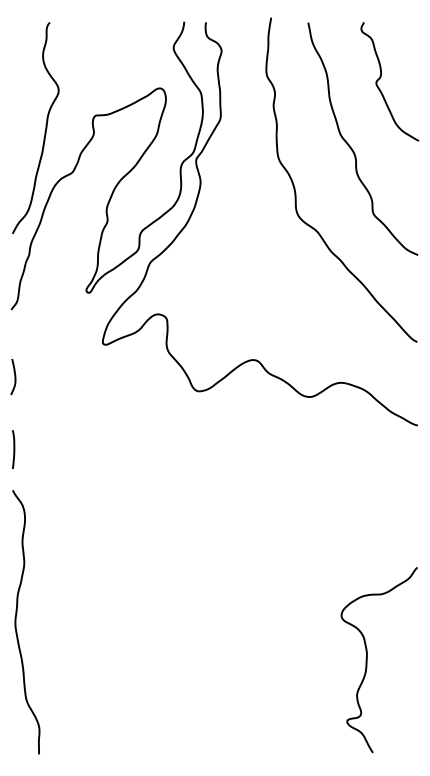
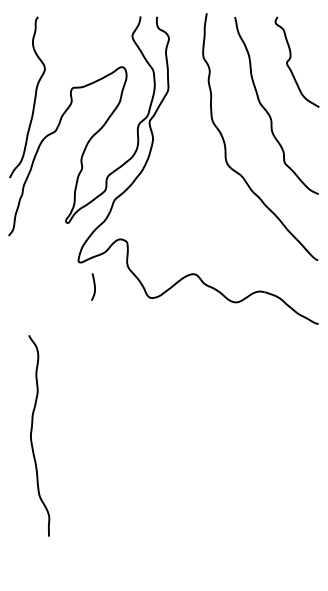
curve: (14, 377) -> (94, 287), moved
line: (13, 449) -> (10, 342), removed
curve: (16, 622) -> (31, 436), moved
curve: (367, 660) -> (280, 503), removed

